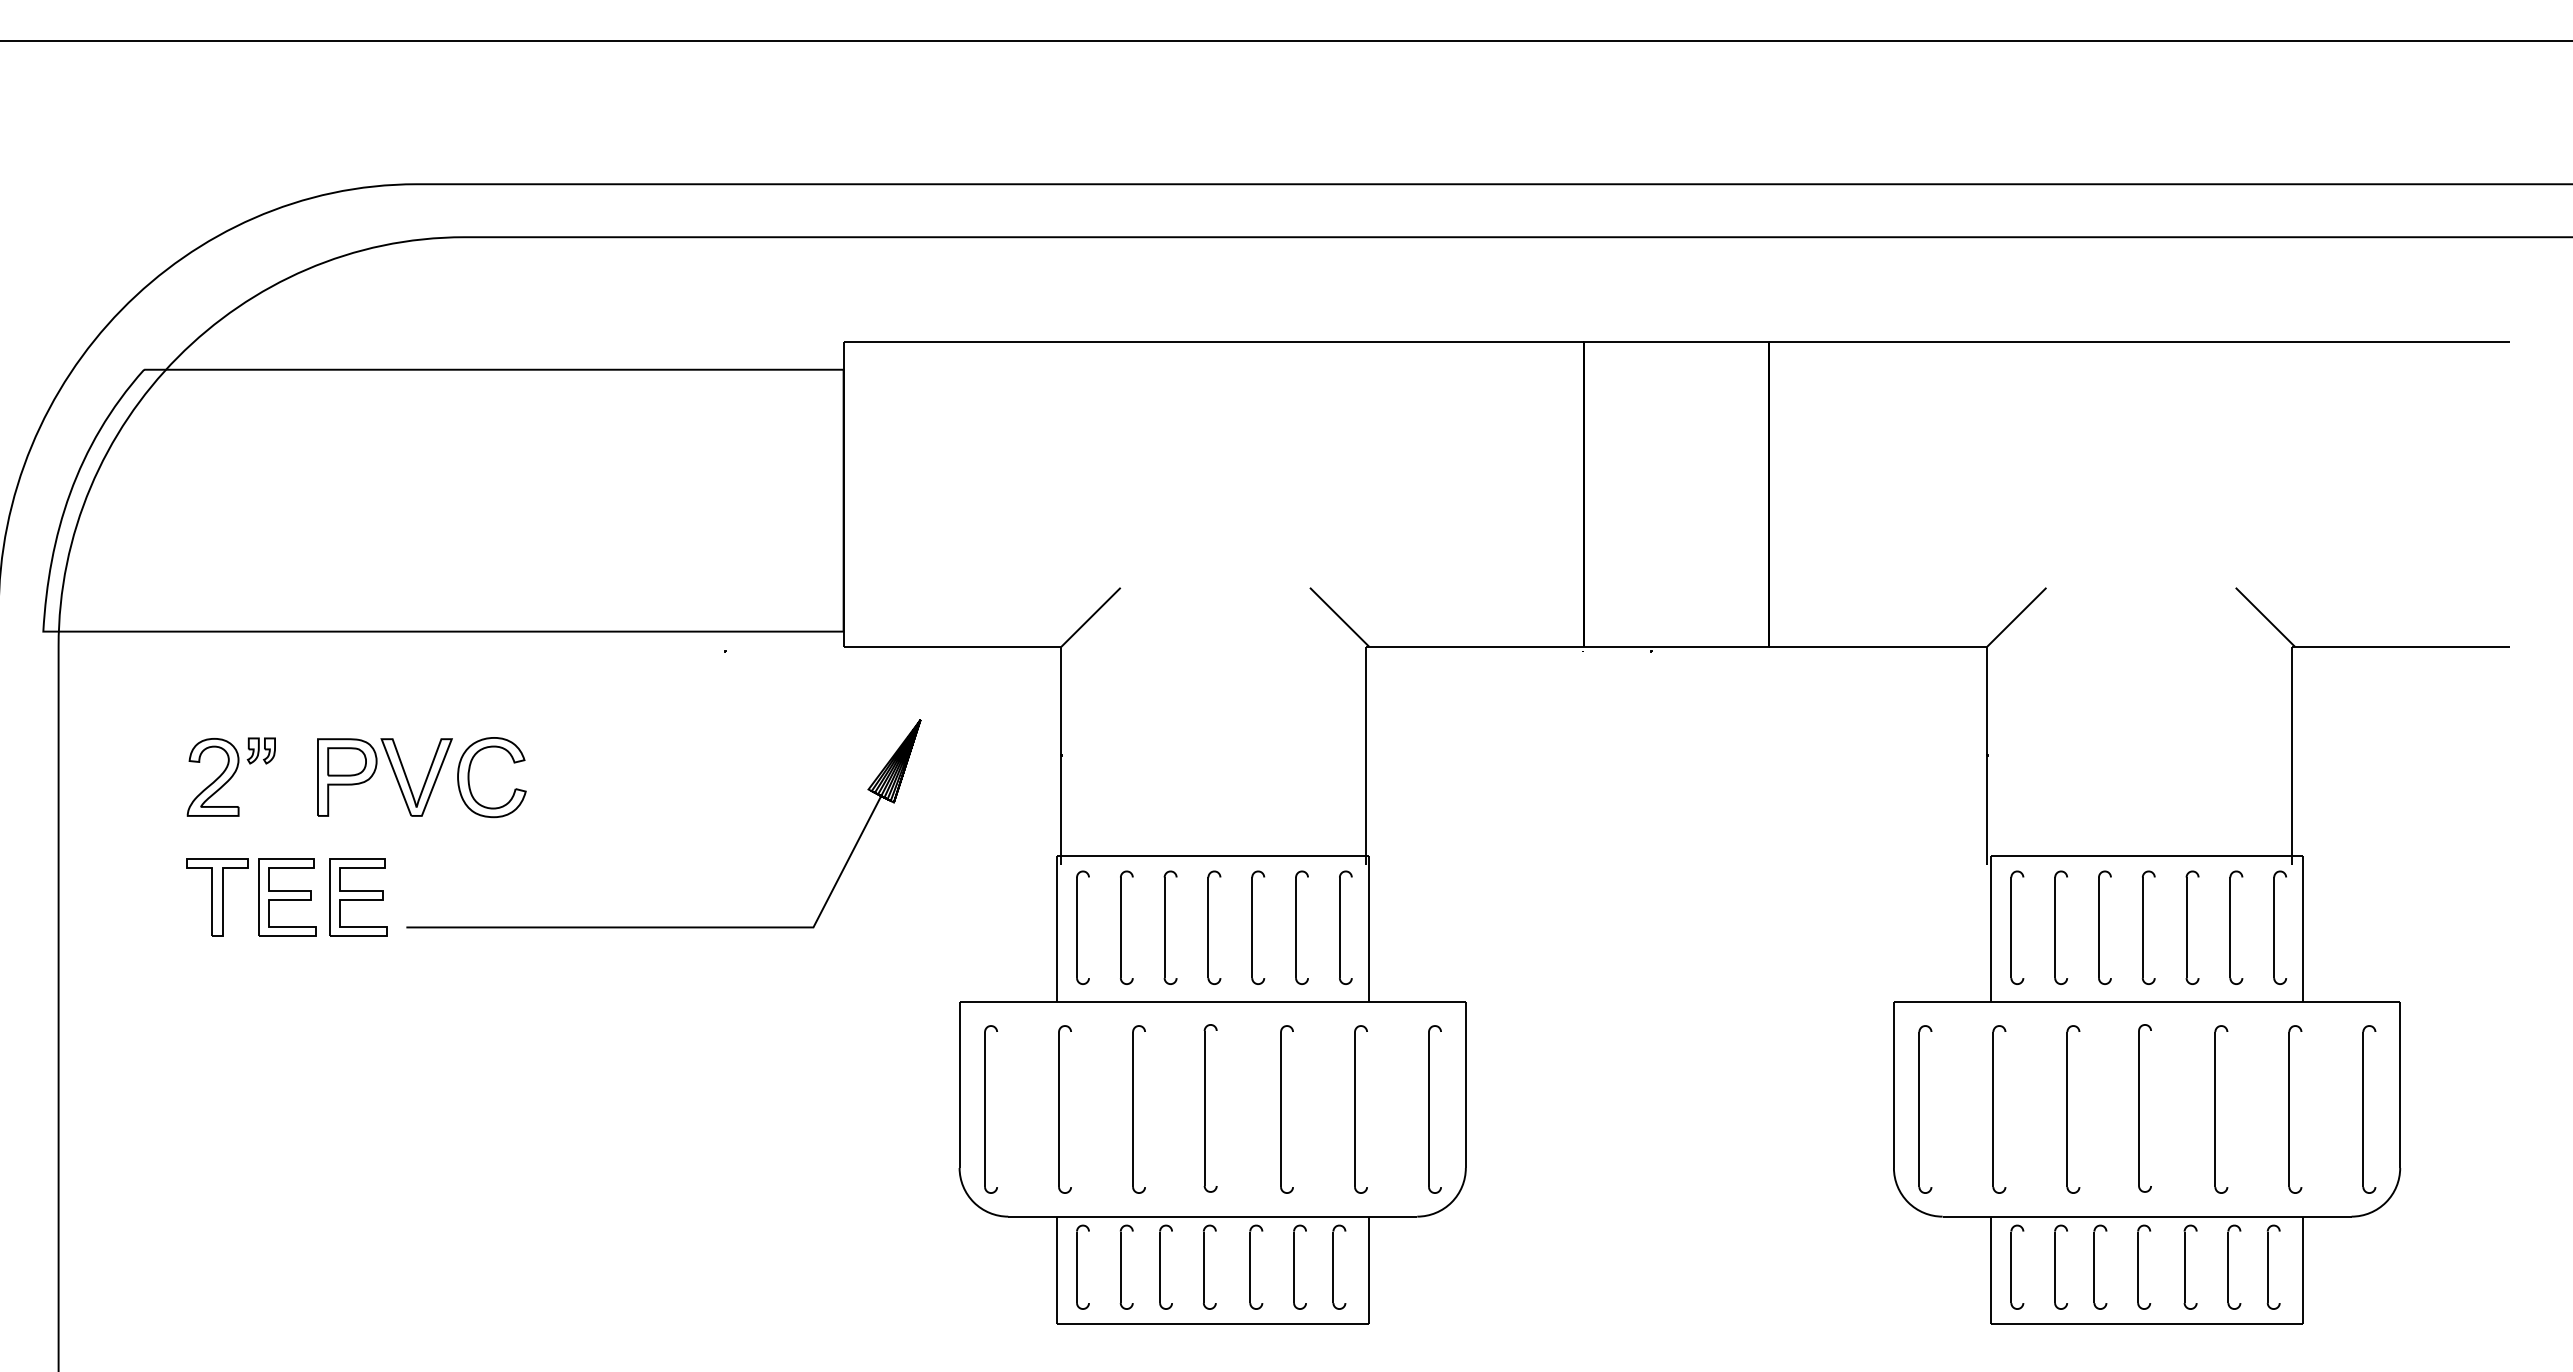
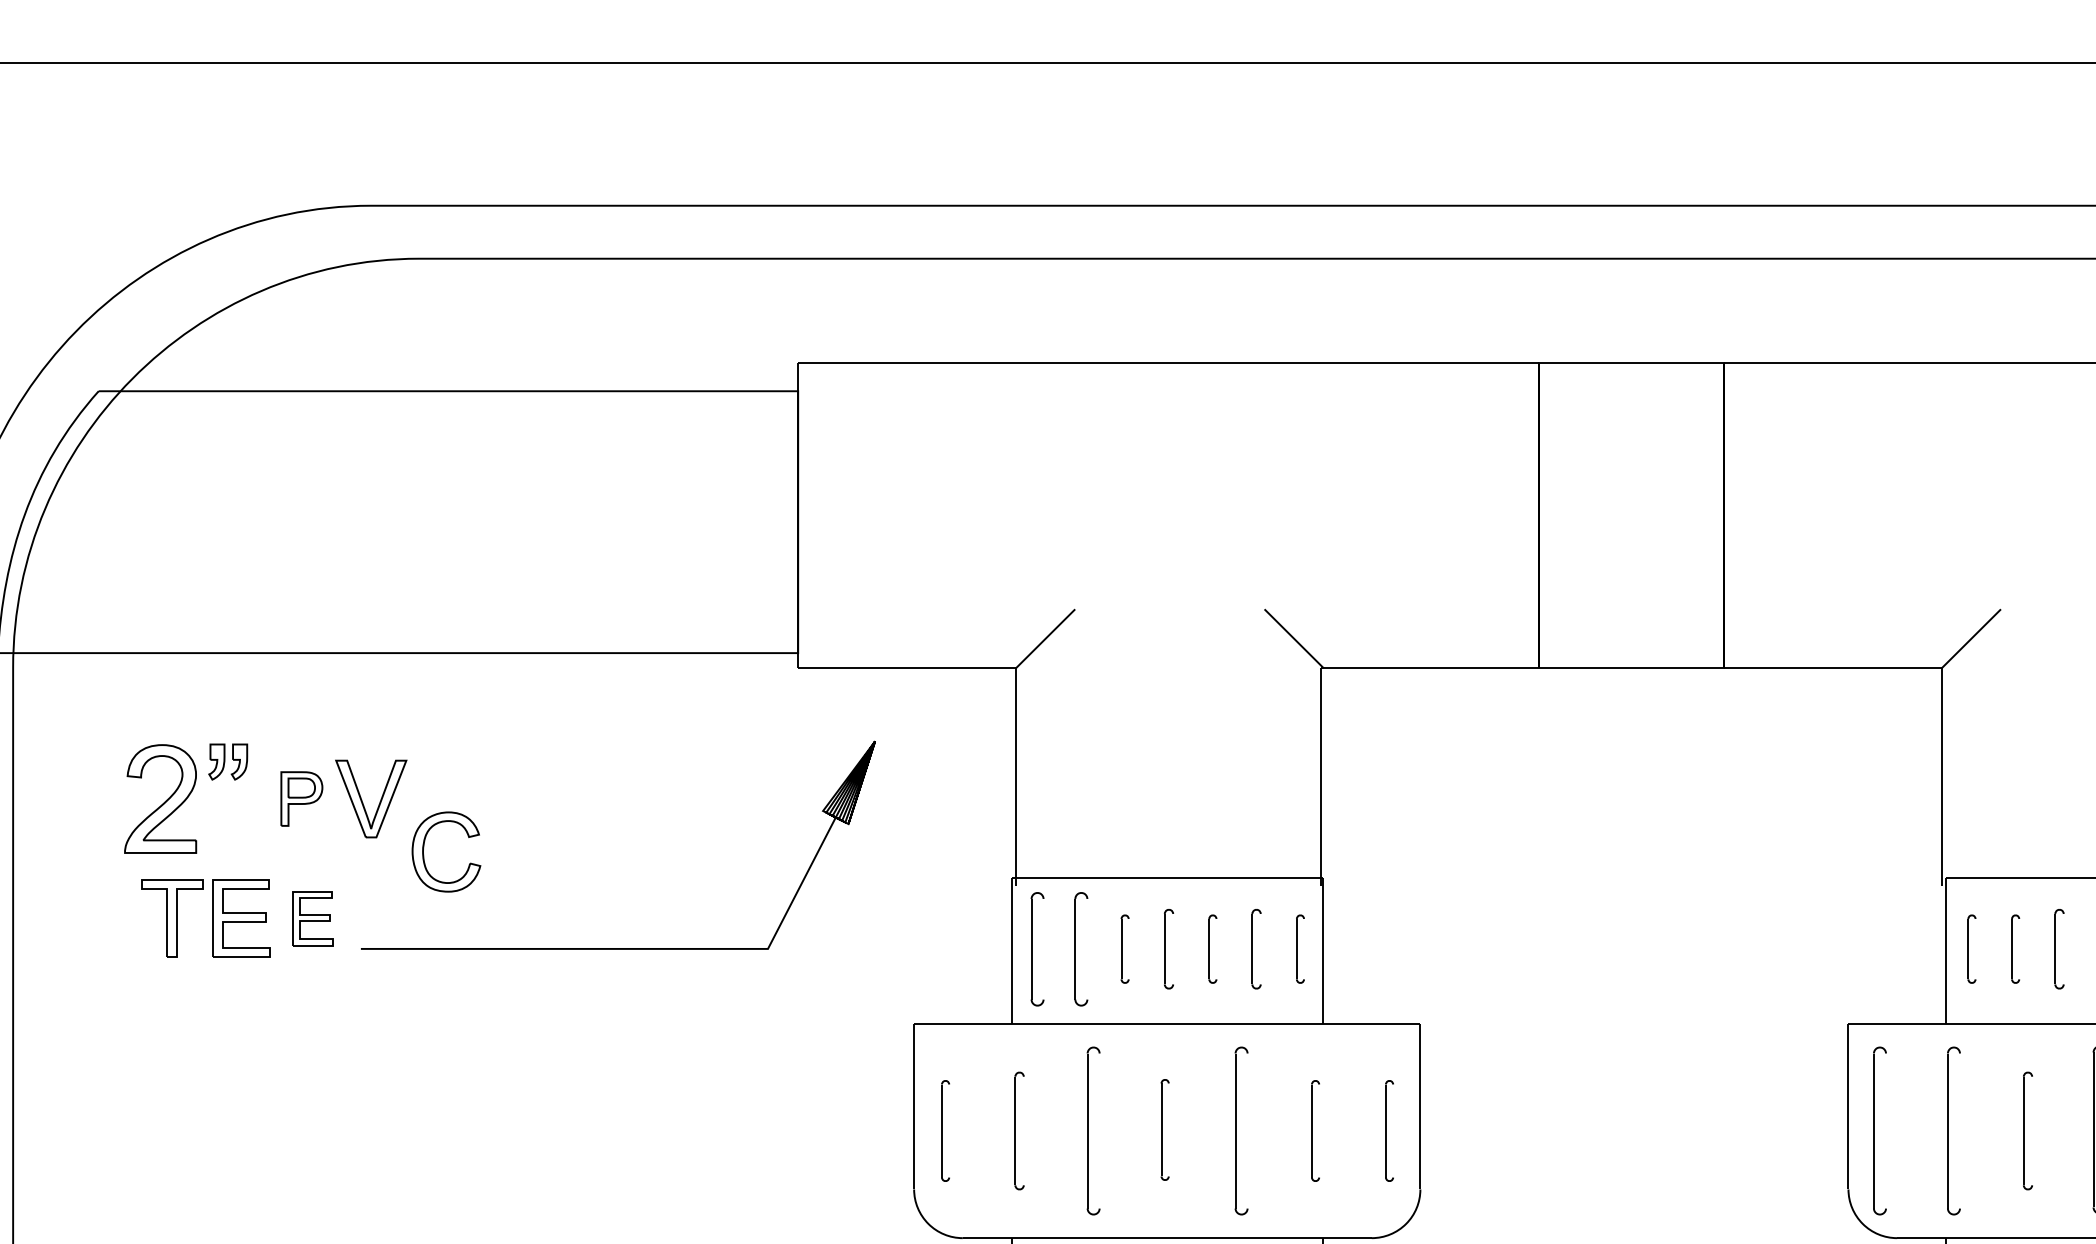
part: (230, 776) -> (185, 798), size x1.4
part: (347, 777) -> (302, 799), size x0.7
part: (469, 777) -> (424, 852), moved
part: (358, 897) -> (313, 919), size x0.7
part: (1170, 927) -> (1125, 949), size x0.6
part: (1214, 927) -> (1169, 949), size x0.7
part: (1258, 927) -> (1213, 949), size x0.6
part: (1301, 927) -> (1256, 949), size x0.7
part: (1345, 927) -> (1300, 949), size x0.6
part: (2017, 927) -> (1972, 949), size x0.6
part: (2060, 927) -> (2015, 949), size x0.6
part: (2104, 927) -> (2059, 949), size x0.7
part: (1210, 1108) -> (1165, 1130), size x0.6
part: (990, 1109) -> (945, 1131), size x0.6
part: (1064, 1109) -> (1019, 1131), size x0.7
part: (1360, 1109) -> (1315, 1131), size x0.6
part: (1434, 1109) -> (1389, 1131), size x0.6
part: (2073, 1109) -> (2028, 1131), size x0.7

